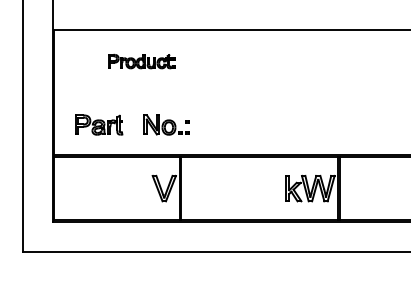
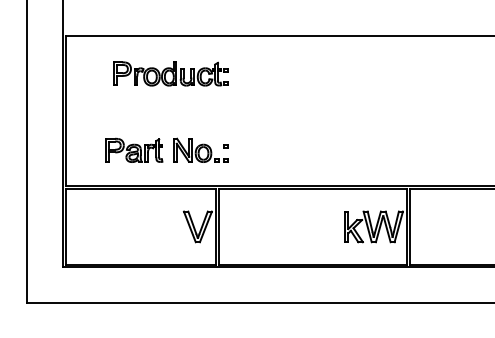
part: (141, 61) -> (170, 73), size x1.43
part: (99, 124) -> (134, 149), moved

